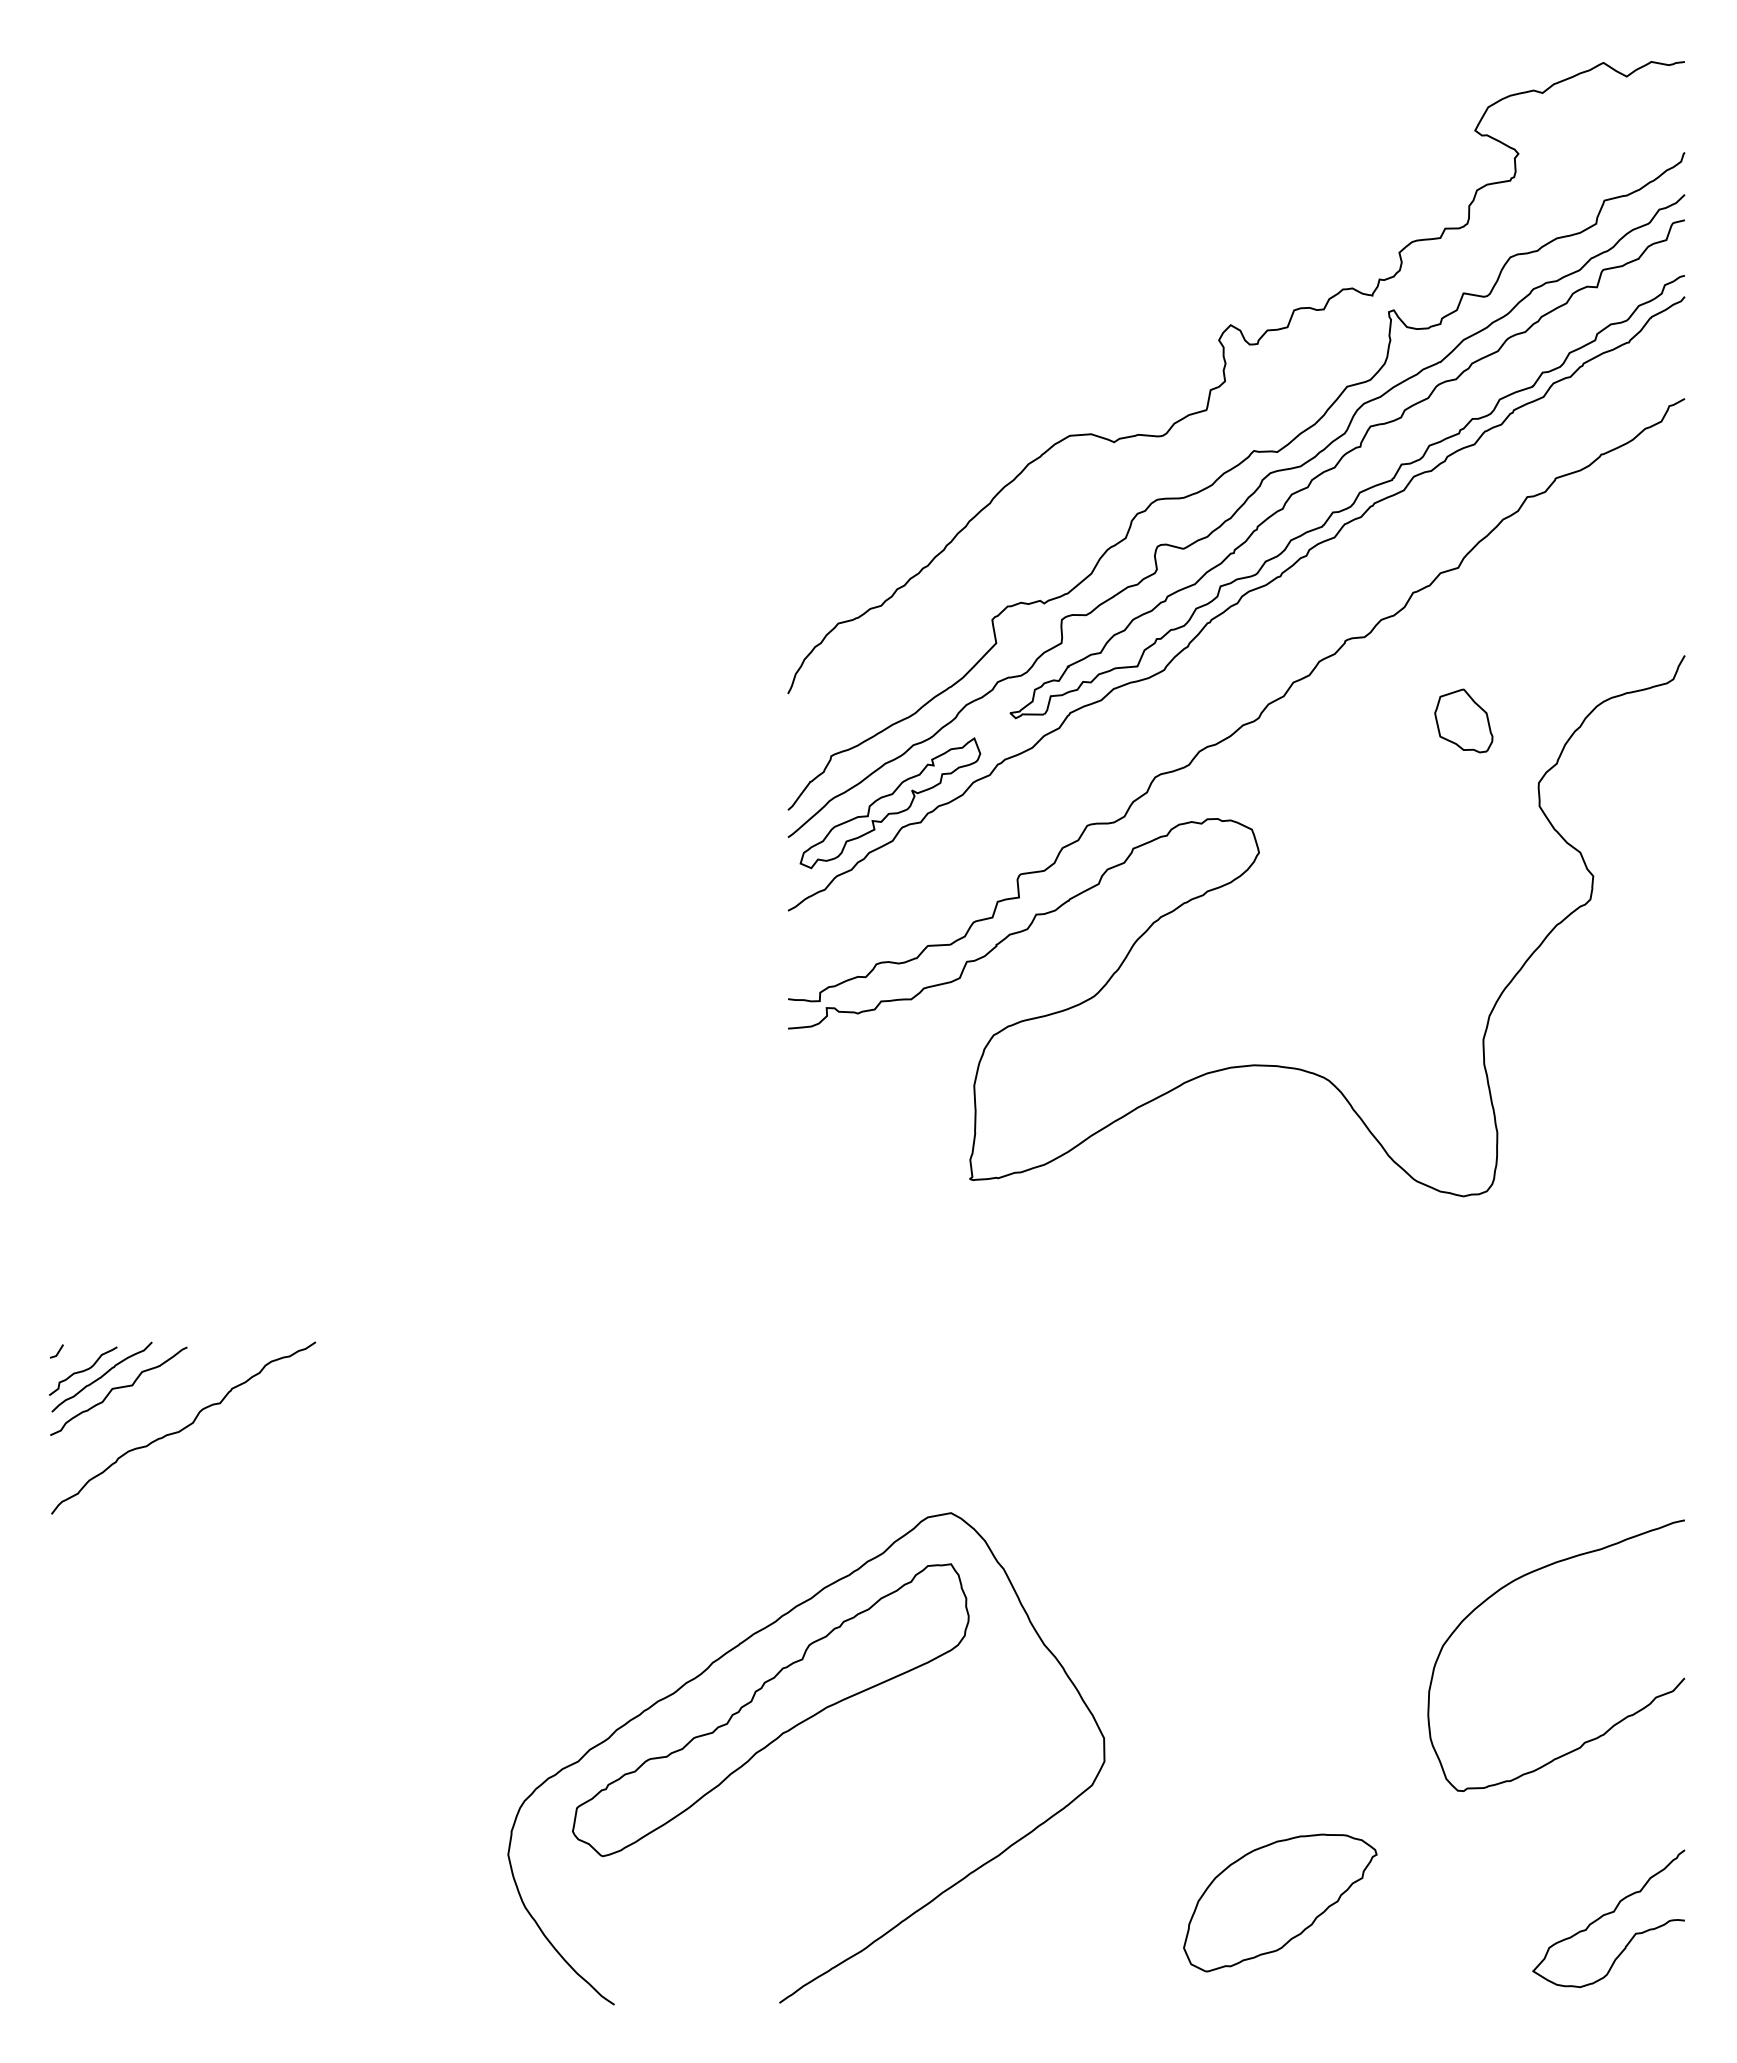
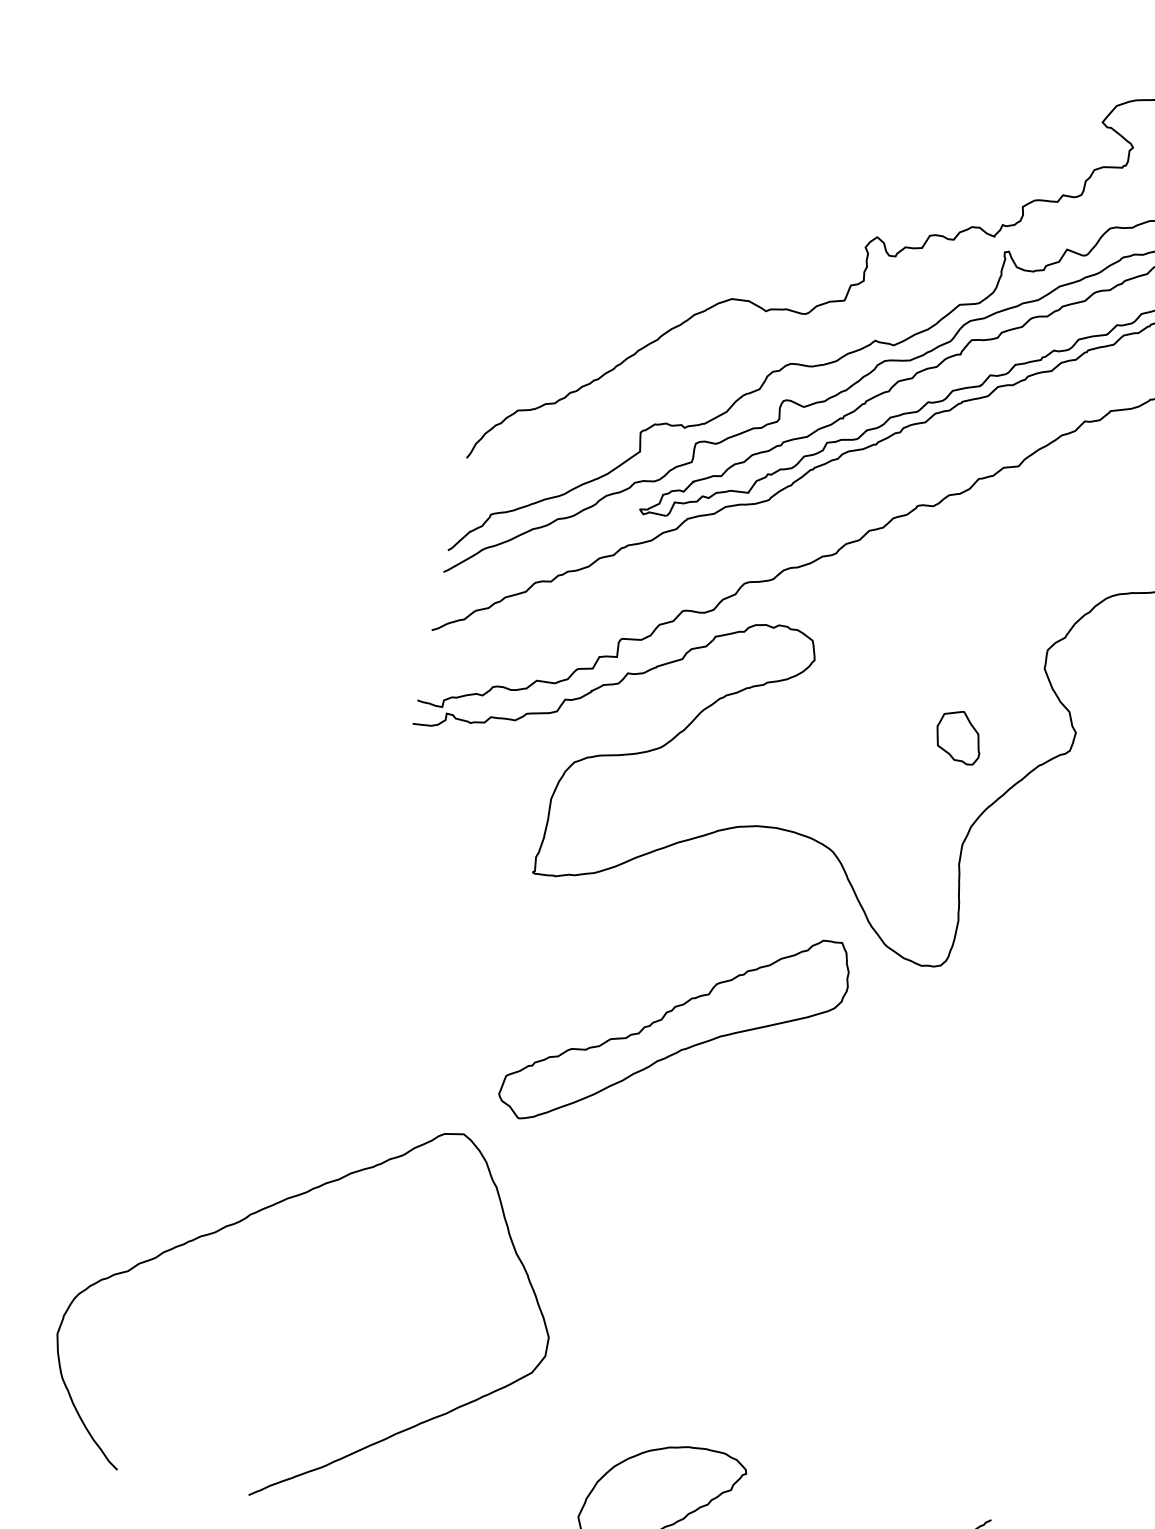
part: (1463, 720) -> (958, 736), moved
part: (890, 803) -> (530, 561), removed
curve: (1513, 1582) -> (898, 1280), removed
part: (770, 1710) -> (675, 1029), moved

